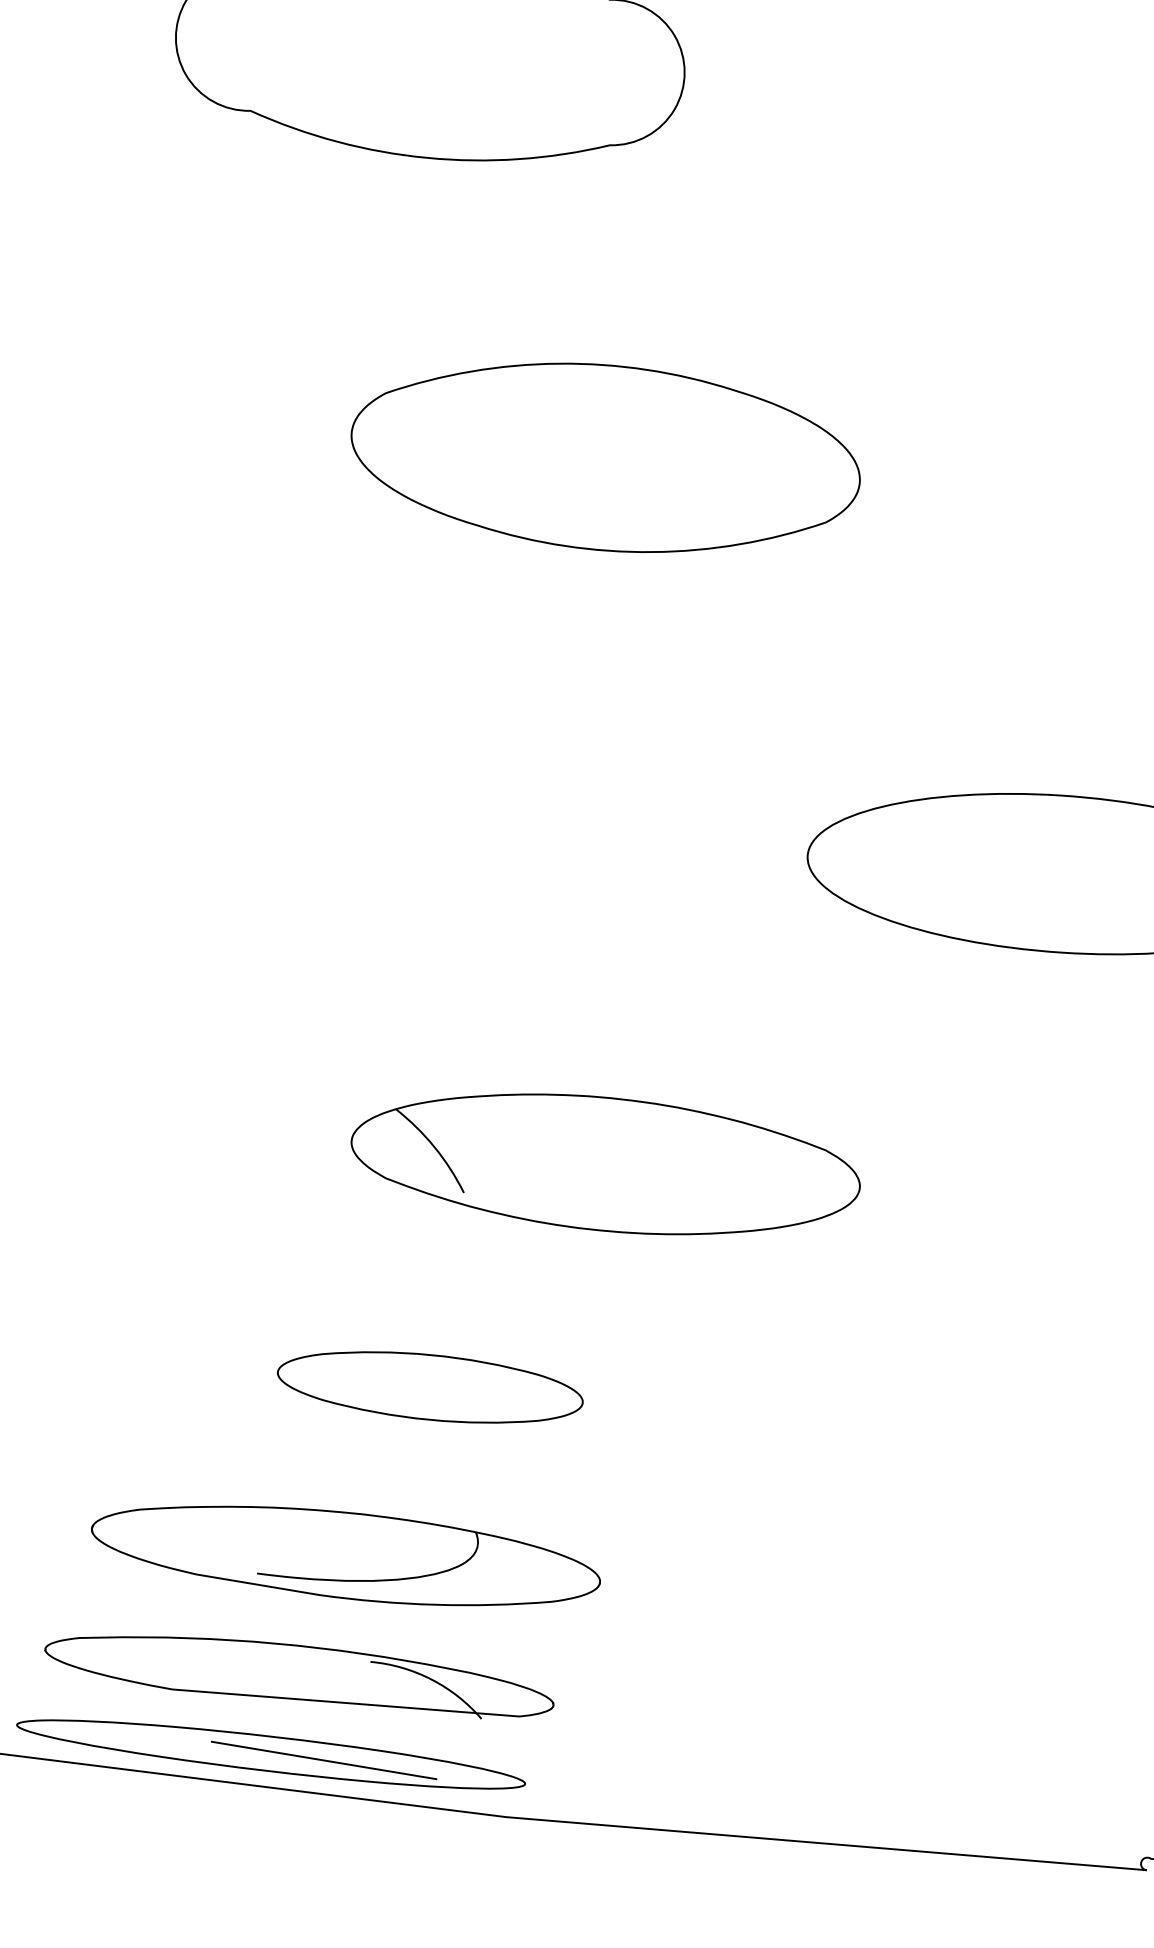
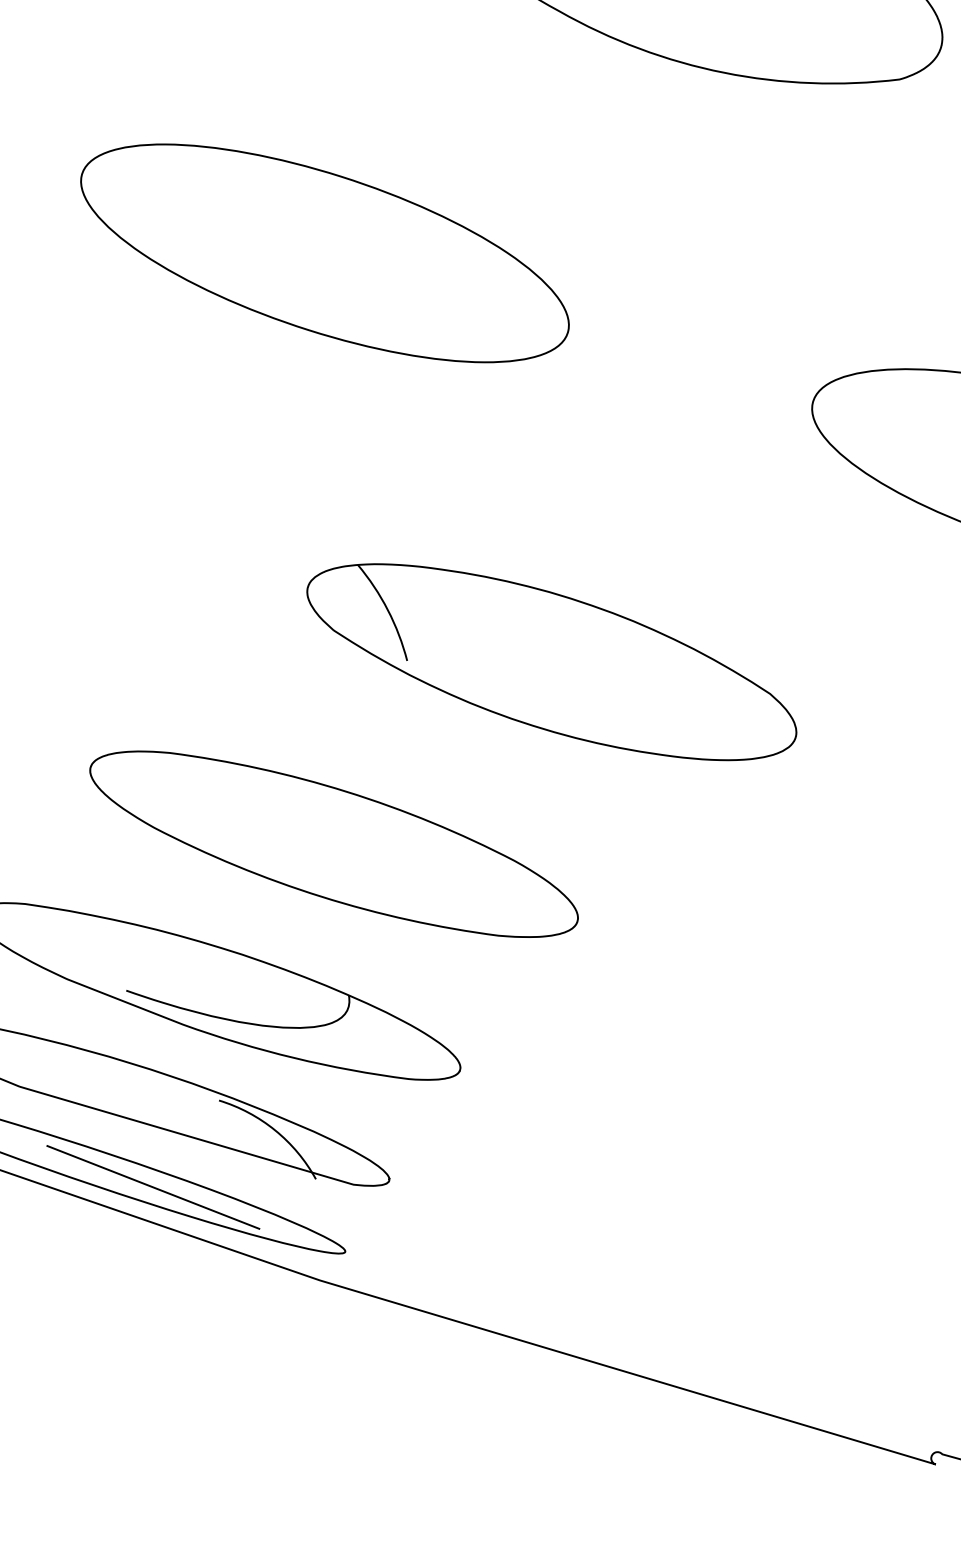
part: (299, 810) -> (325, 252), added
part: (430, 1387) -> (334, 844), size x1.67

